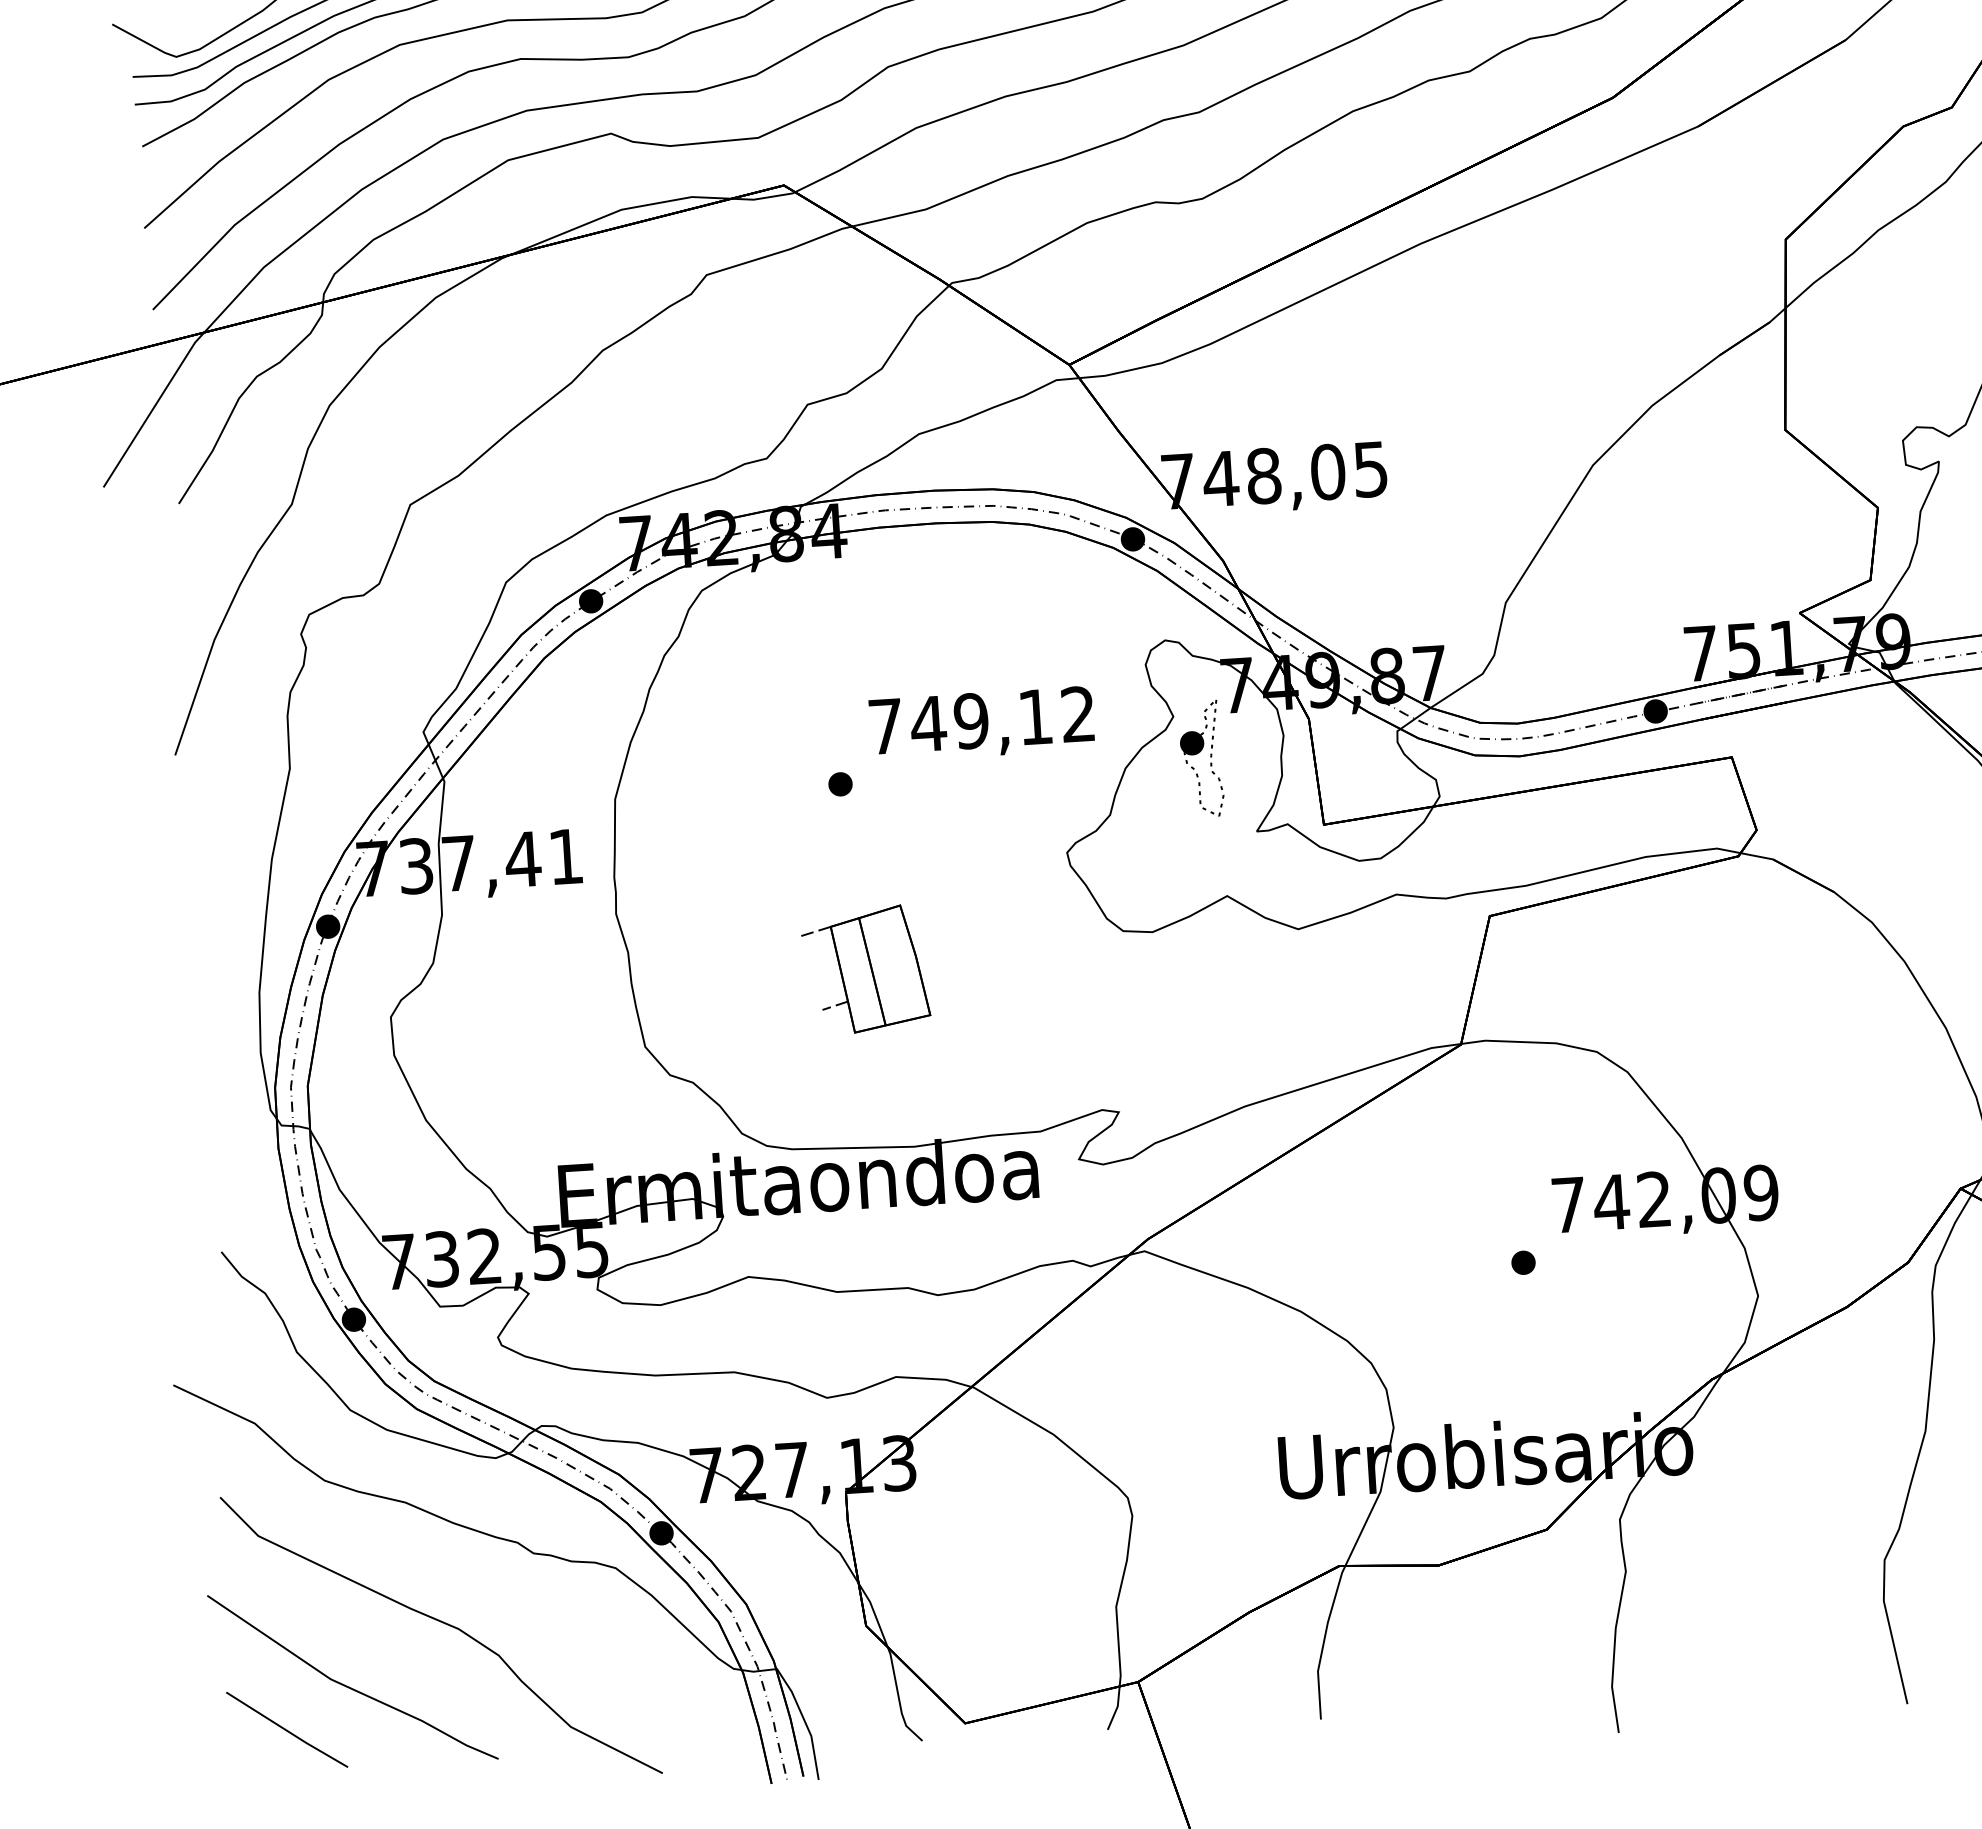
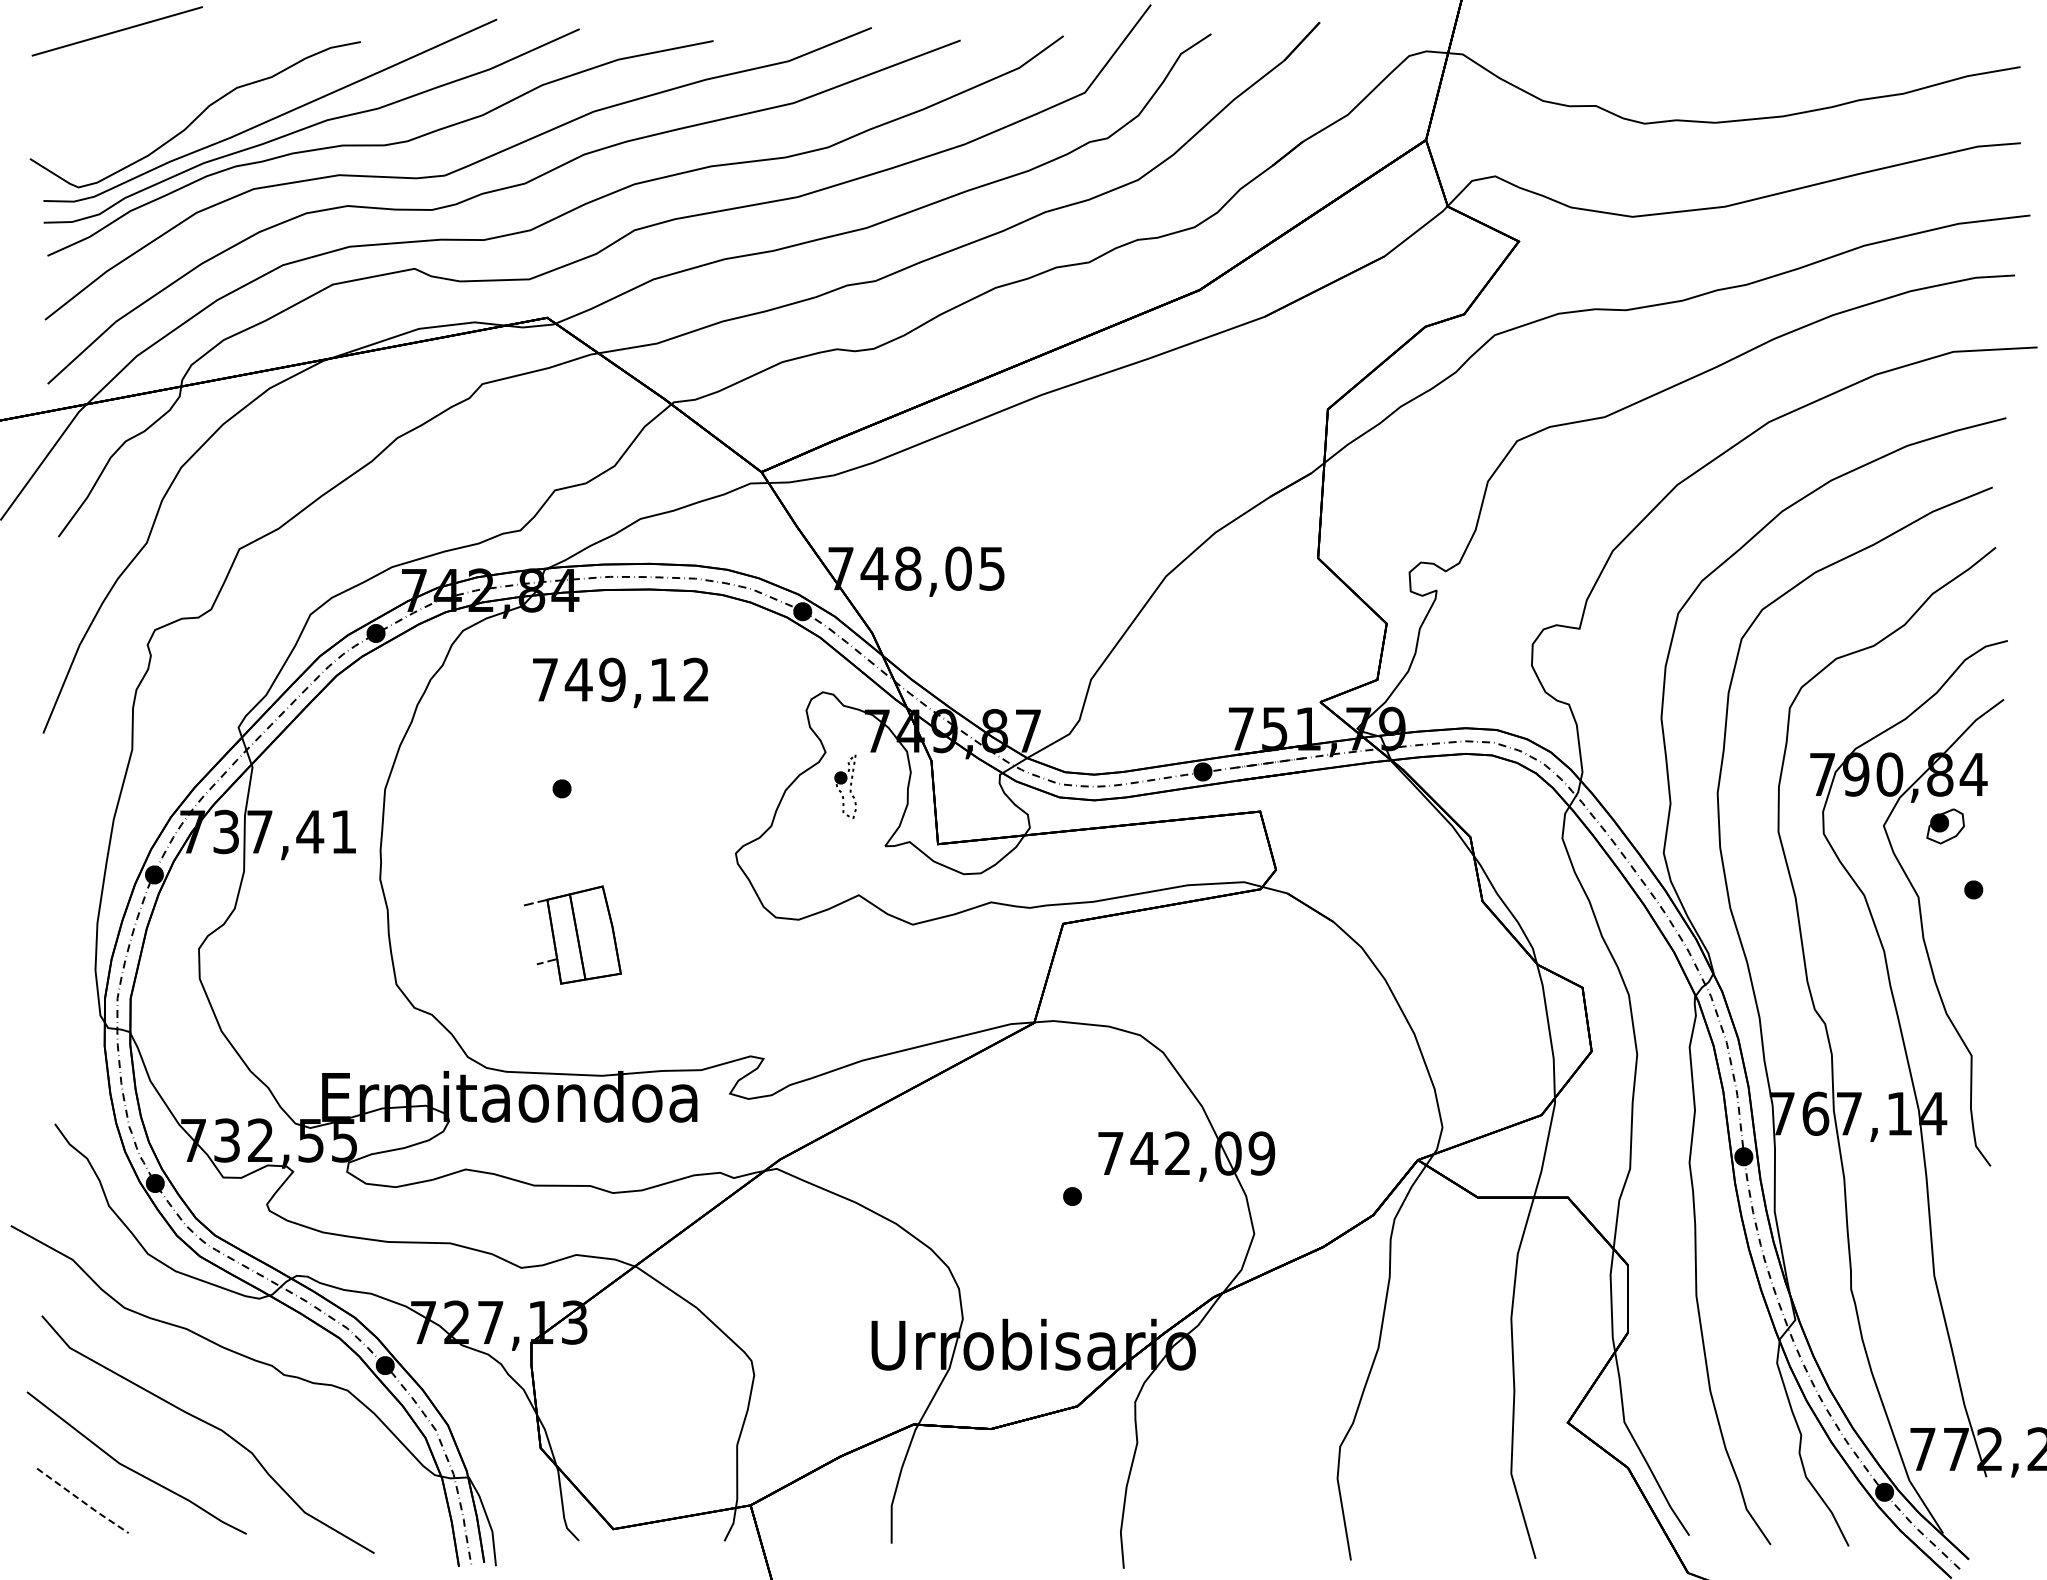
text: (981, 723) -> (620, 682), moved
part: (1201, 758) -> (845, 786), size x0.7
line: (286, 1730) -> (82, 1501), solid -> dashed

